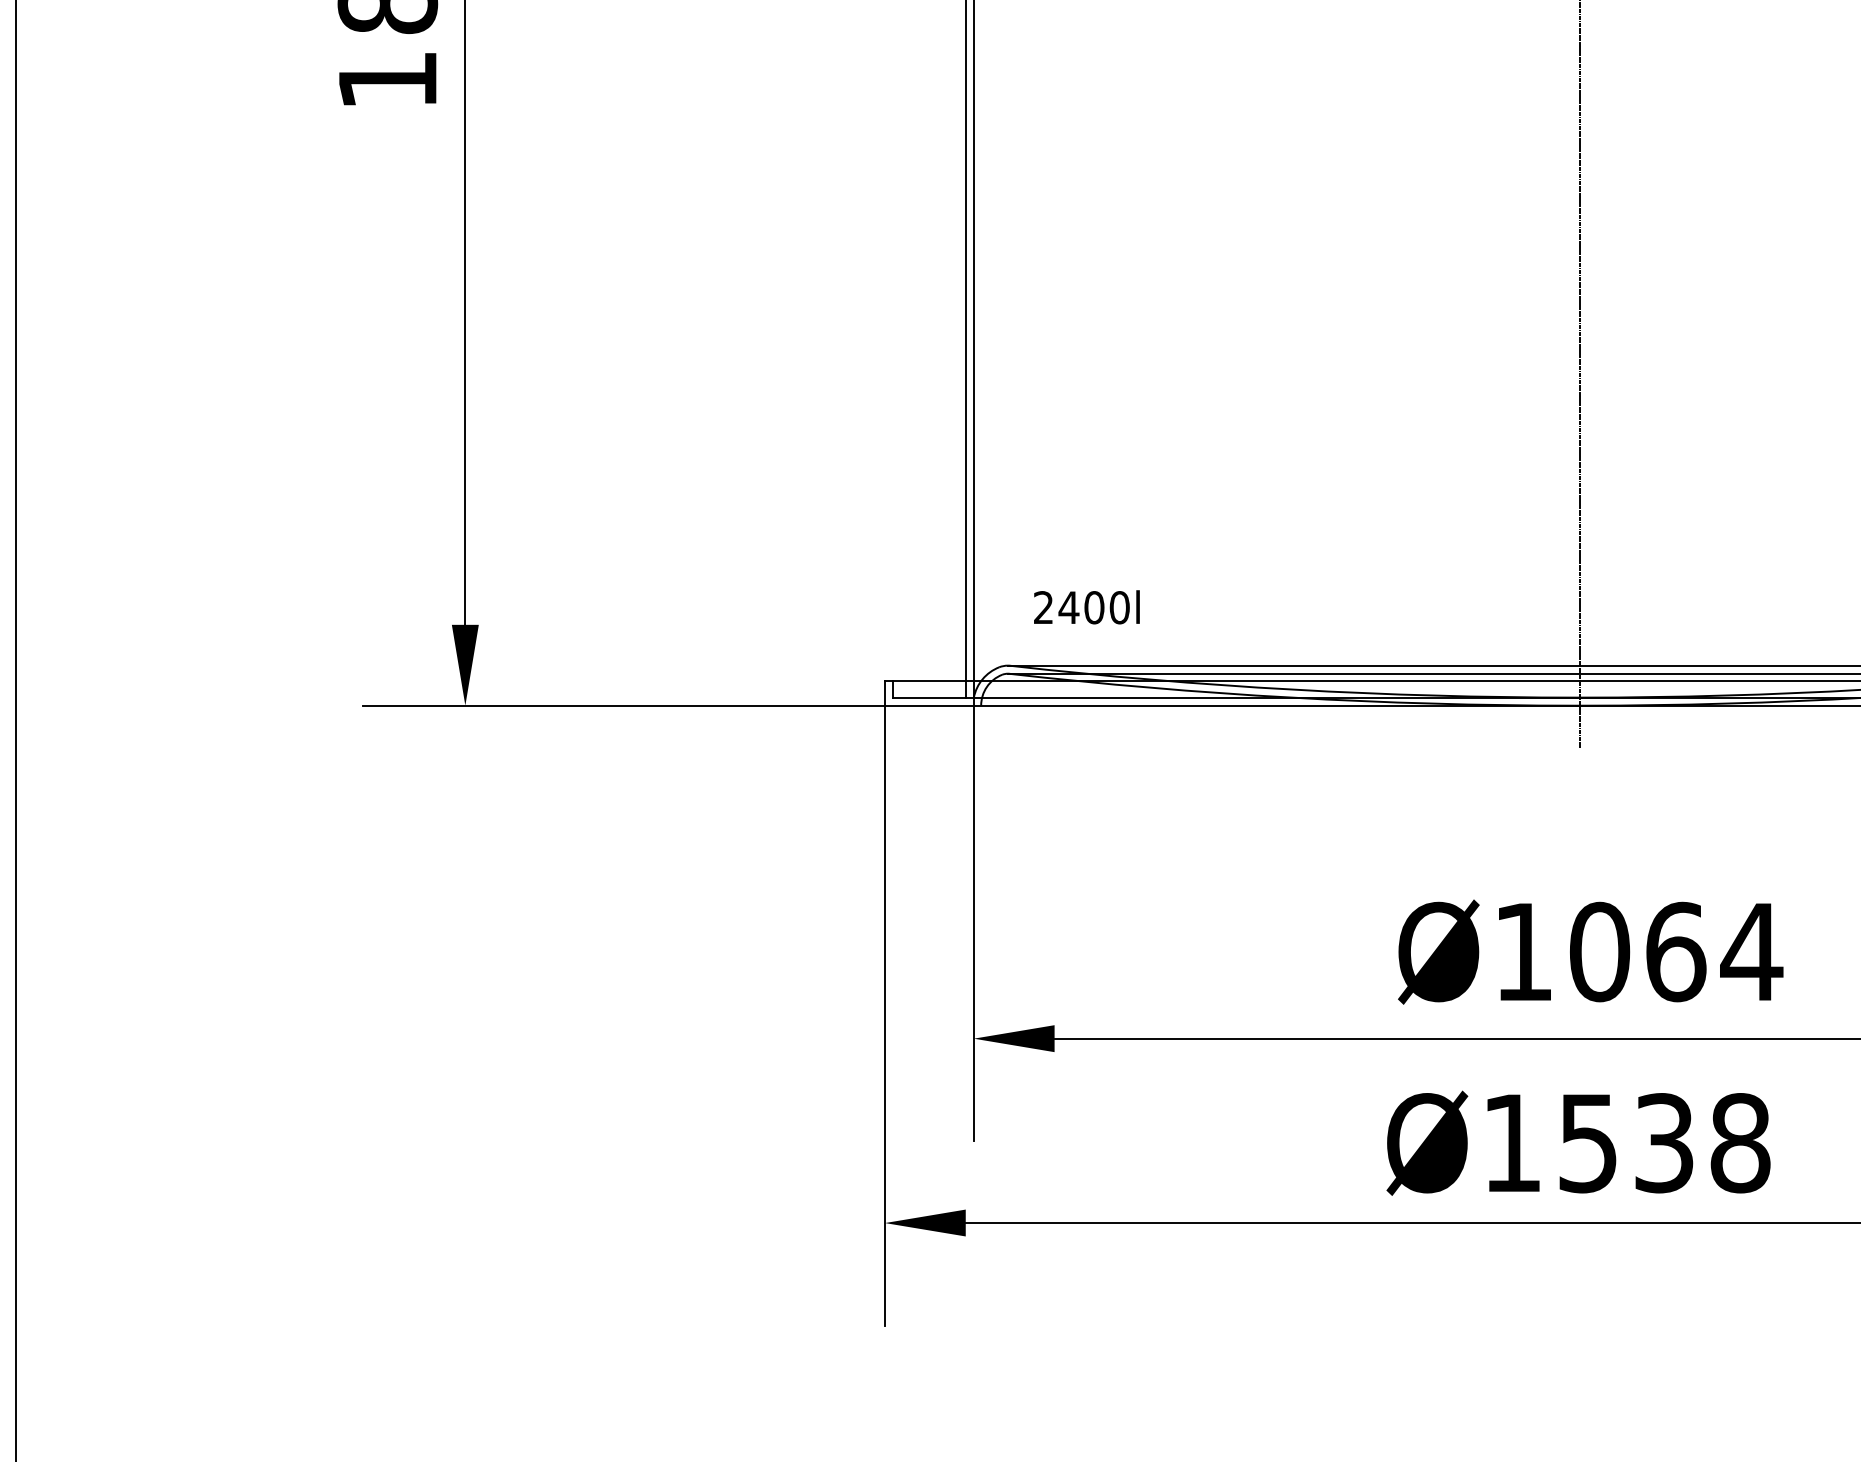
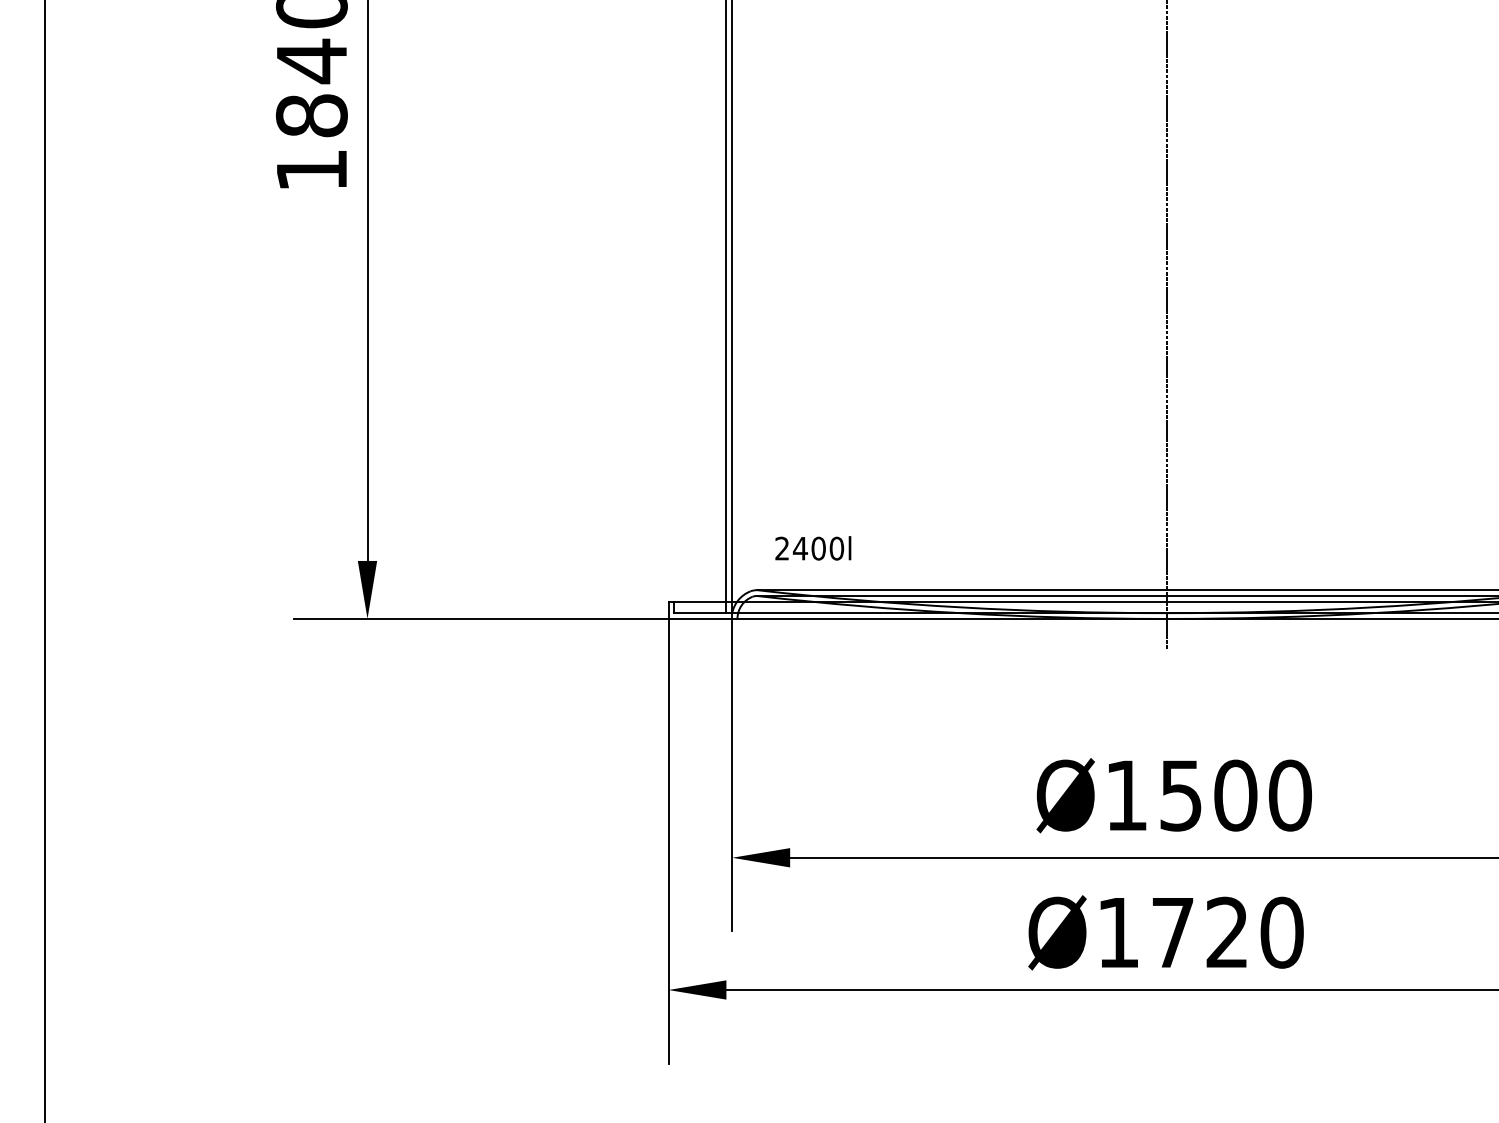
text: (1675, 951) -> (1235, 795), Ø1064 -> Ø1500
text: (1664, 1142) -> (1227, 932), Ø1538 -> Ø1720

